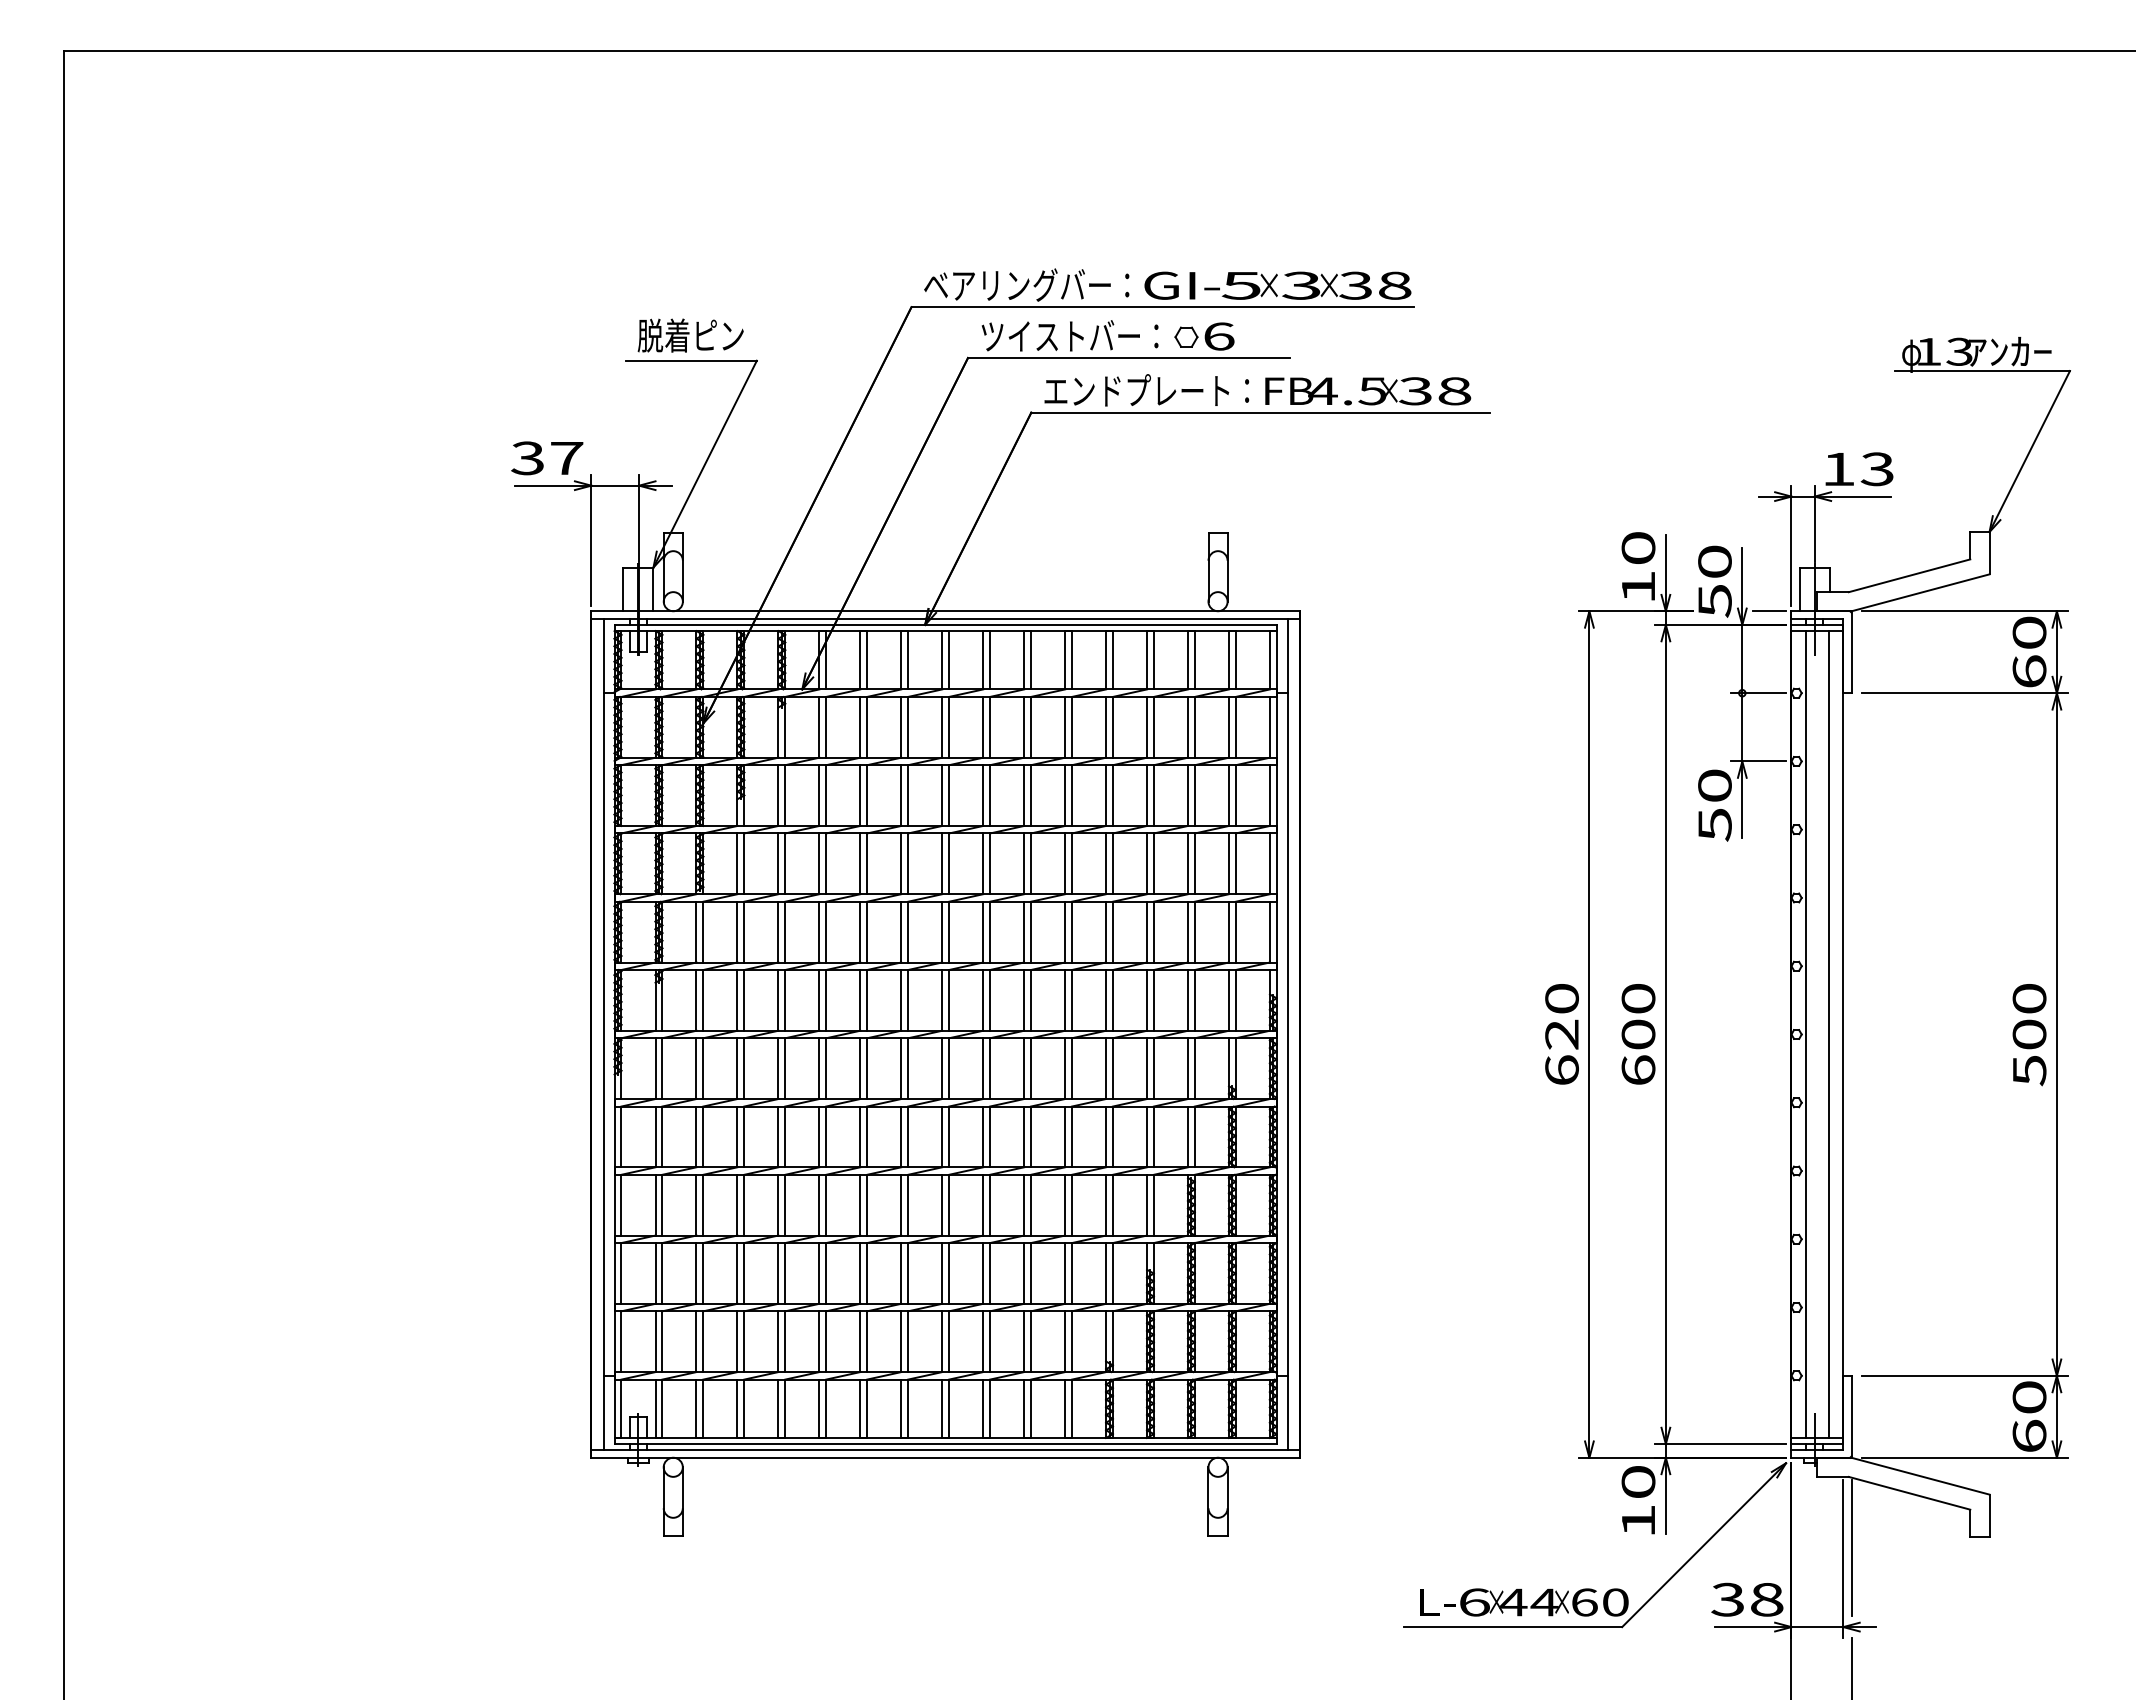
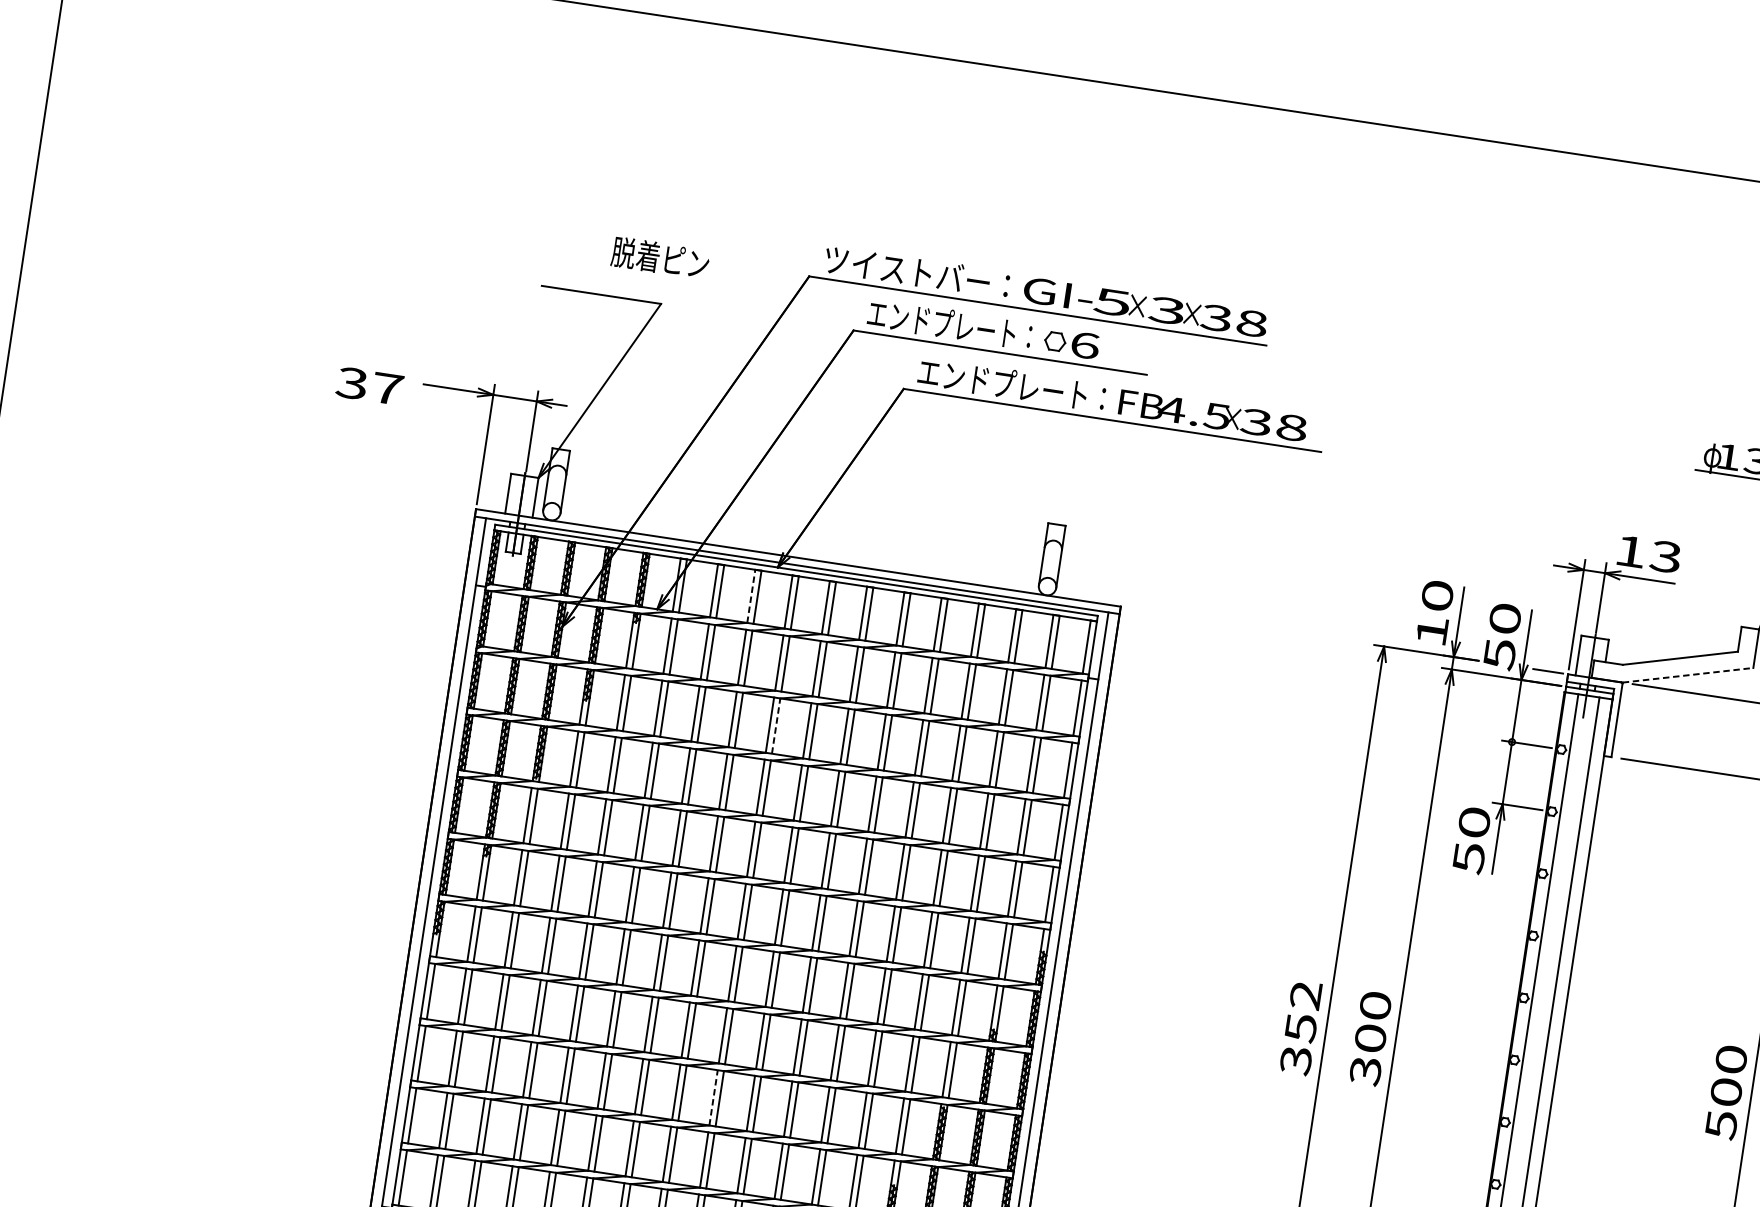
text: (1026, 284) -> (916, 271), ベアリングバー： -> ツイストバー：
text: (690, 335) -> (660, 257), moved
text: (1070, 335) -> (949, 324), ツイストバー： -> エンドプレート：
text: (547, 458) -> (370, 386), moved
line: (1921, 592) -> (1688, 675), solid -> dashed
line: (901, 659) -> (751, 595), solid -> dashed
line: (949, 795) -> (776, 726), solid -> dashed
text: (1561, 1035) -> (1300, 1028), 620 -> 352
text: (1638, 1070) -> (1365, 1071), 600 -> 300
line: (942, 1204) -> (713, 1097), solid -> dashed

